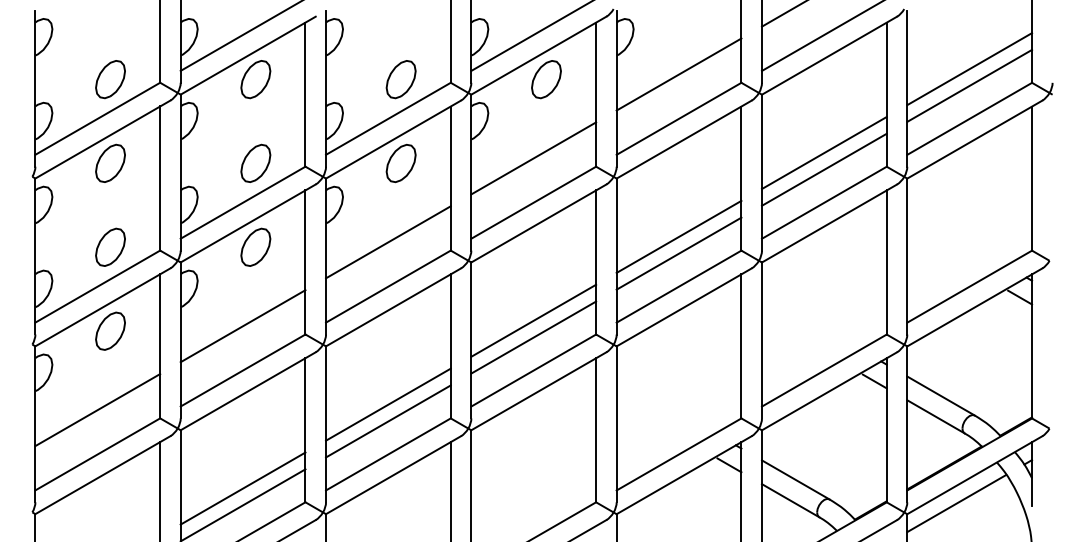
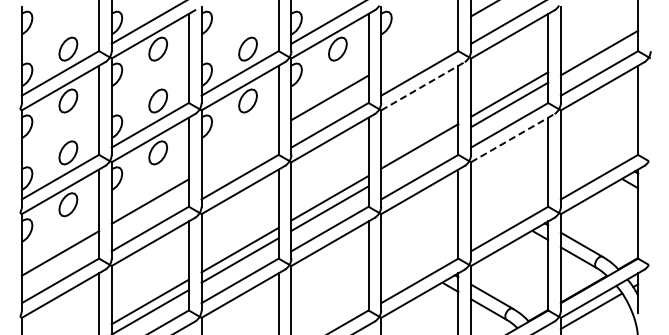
line: (969, 68) -> (599, 42), removed
line: (678, 73) -> (419, 45), removed
line: (684, 139) -> (423, 86), solid -> dashed
line: (830, 222) -> (513, 137), solid -> dashed
line: (387, 241) -> (239, 149), removed
line: (678, 253) -> (419, 156), removed

